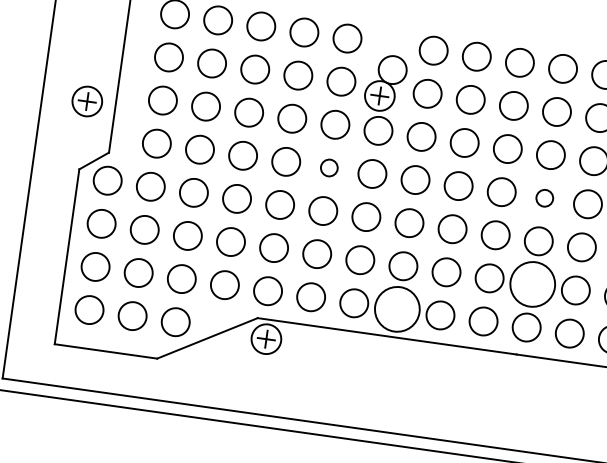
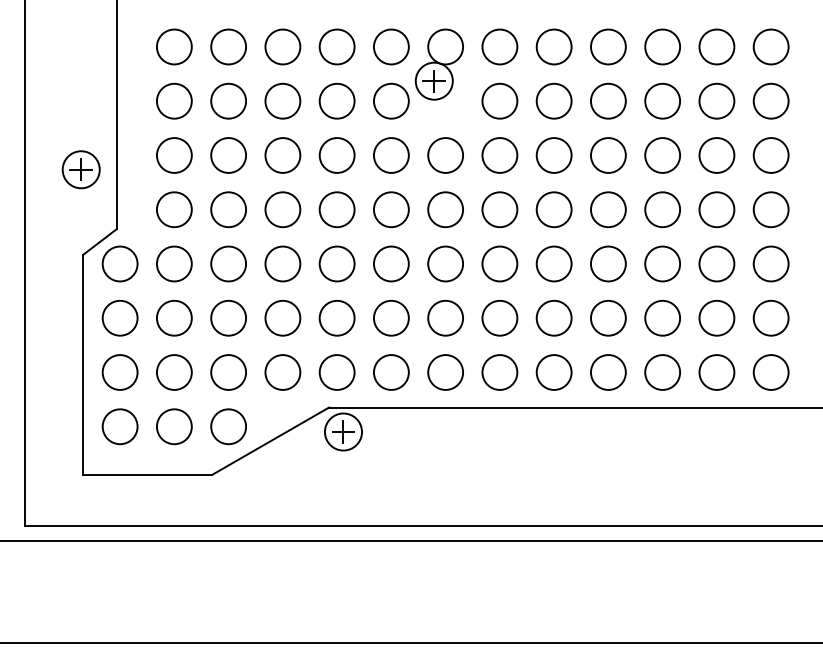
part: (385, 83) -> (438, 64), moved
circle: (329, 167) -> (391, 209), size x1.67
circle: (544, 198) -> (662, 209), size x1.67
circle: (532, 283) -> (662, 317), size x0.62
circle: (397, 309) -> (499, 372), size x0.62

